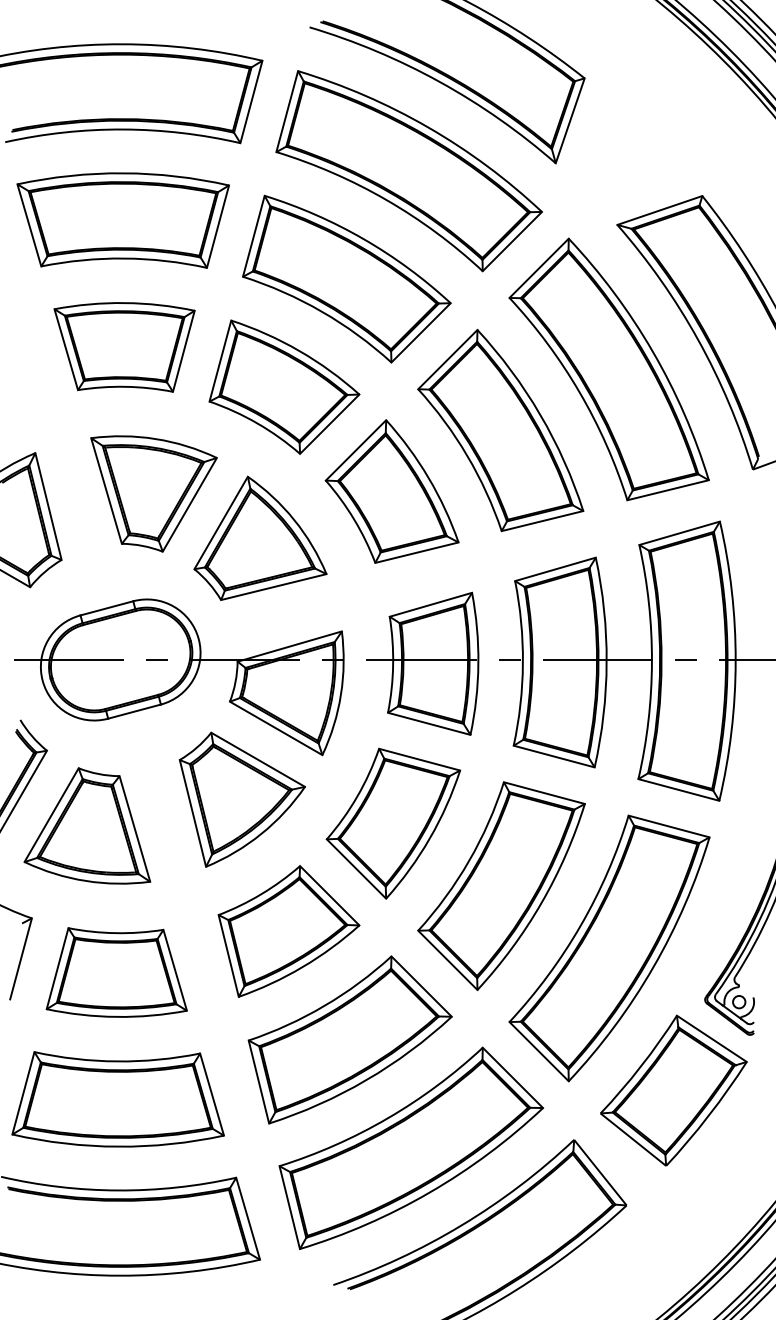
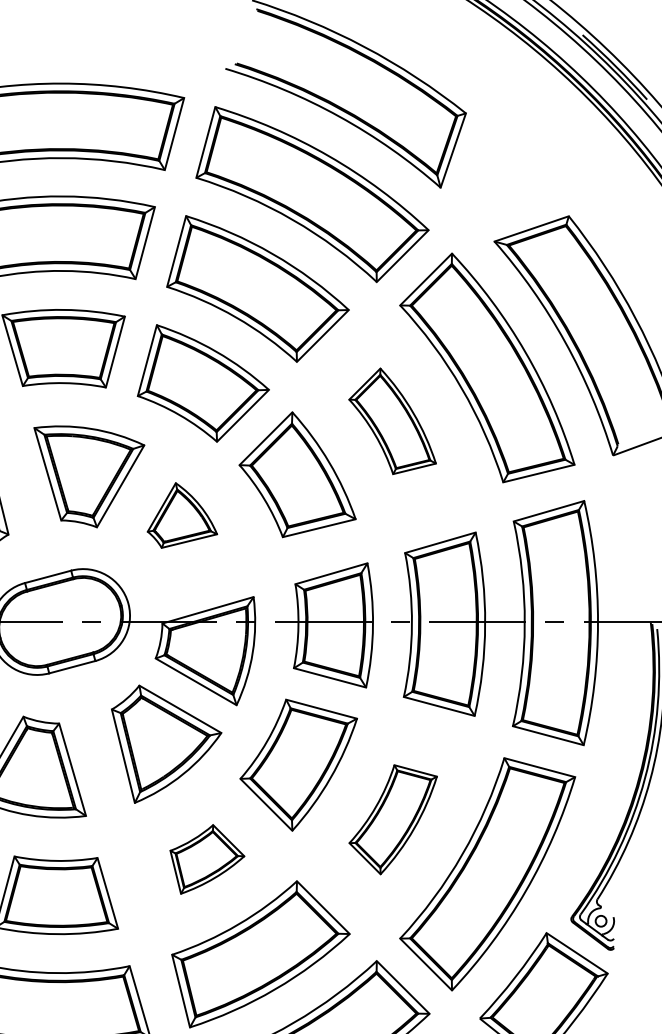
part: (500, 430) -> (392, 421), size x0.6
part: (260, 537) -> (182, 514), size x0.6
part: (501, 885) -> (393, 819), size x0.6
part: (288, 931) -> (206, 859), size x0.6

